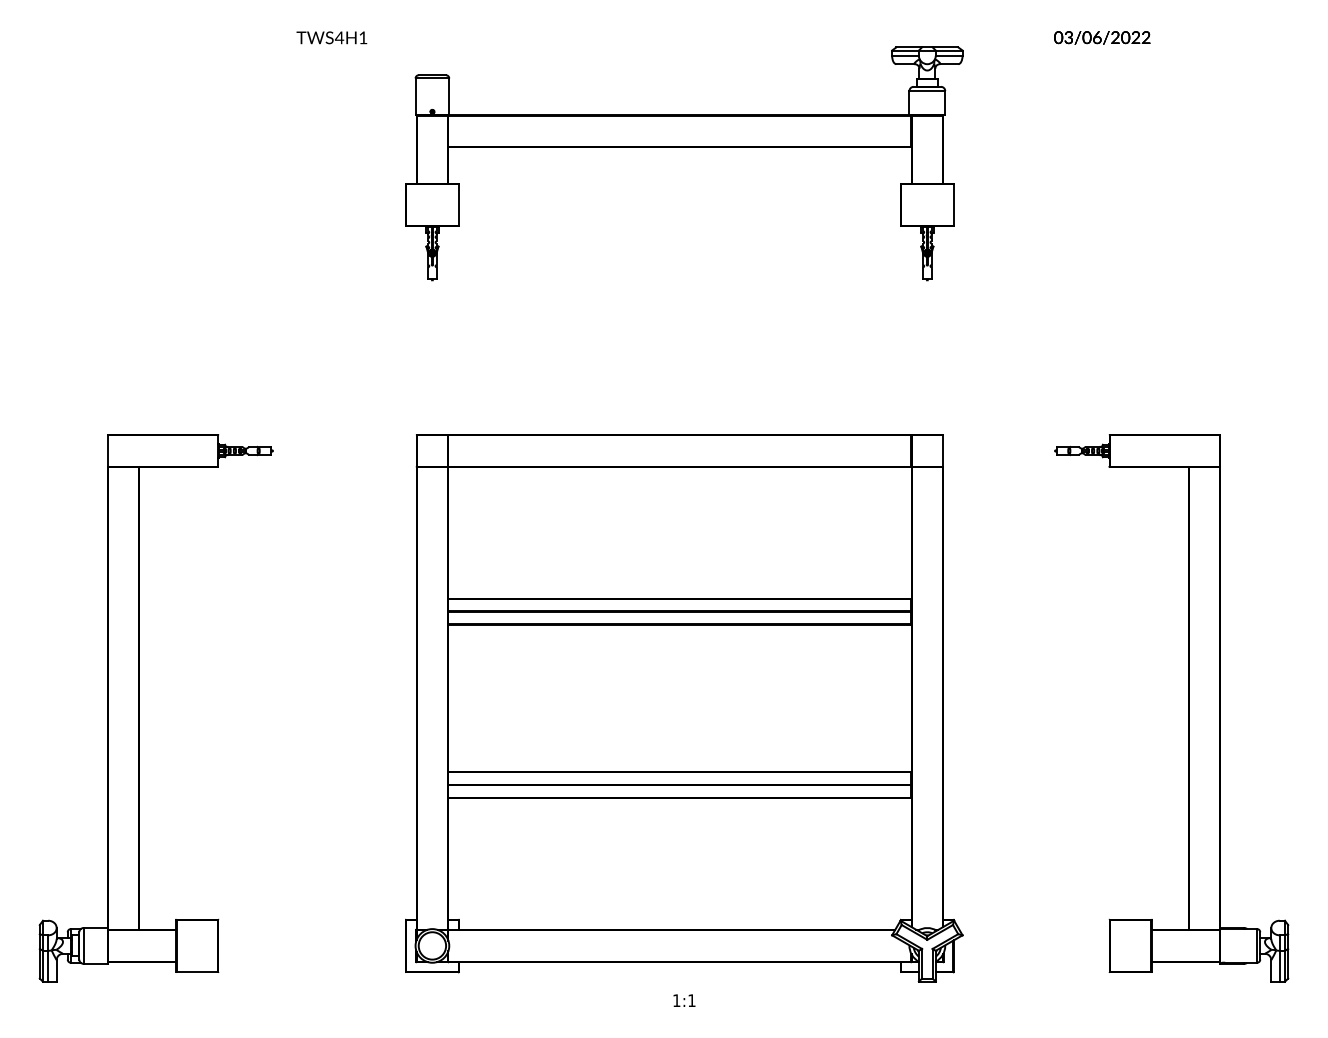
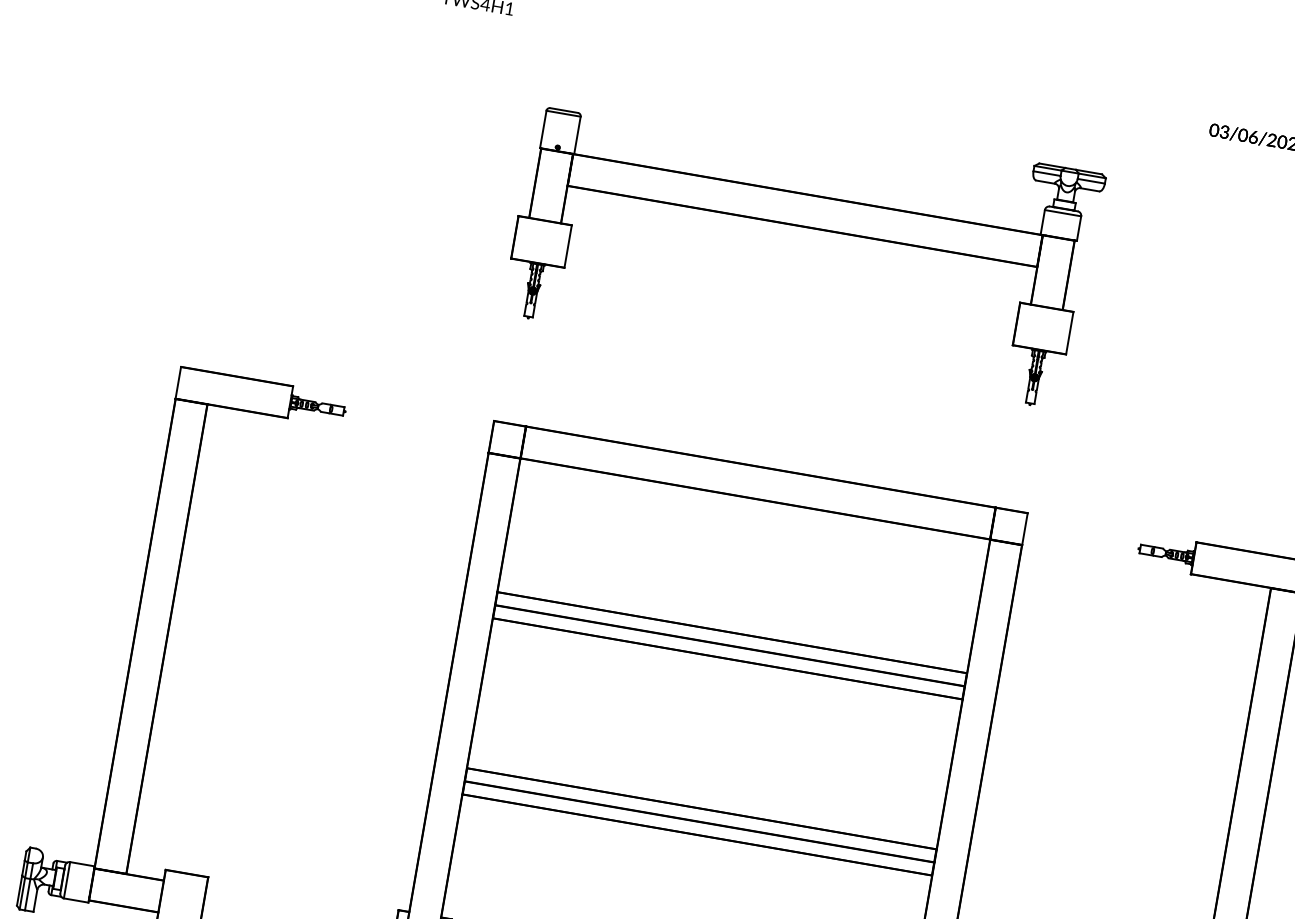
part: (684, 147) -> (807, 227), moved

